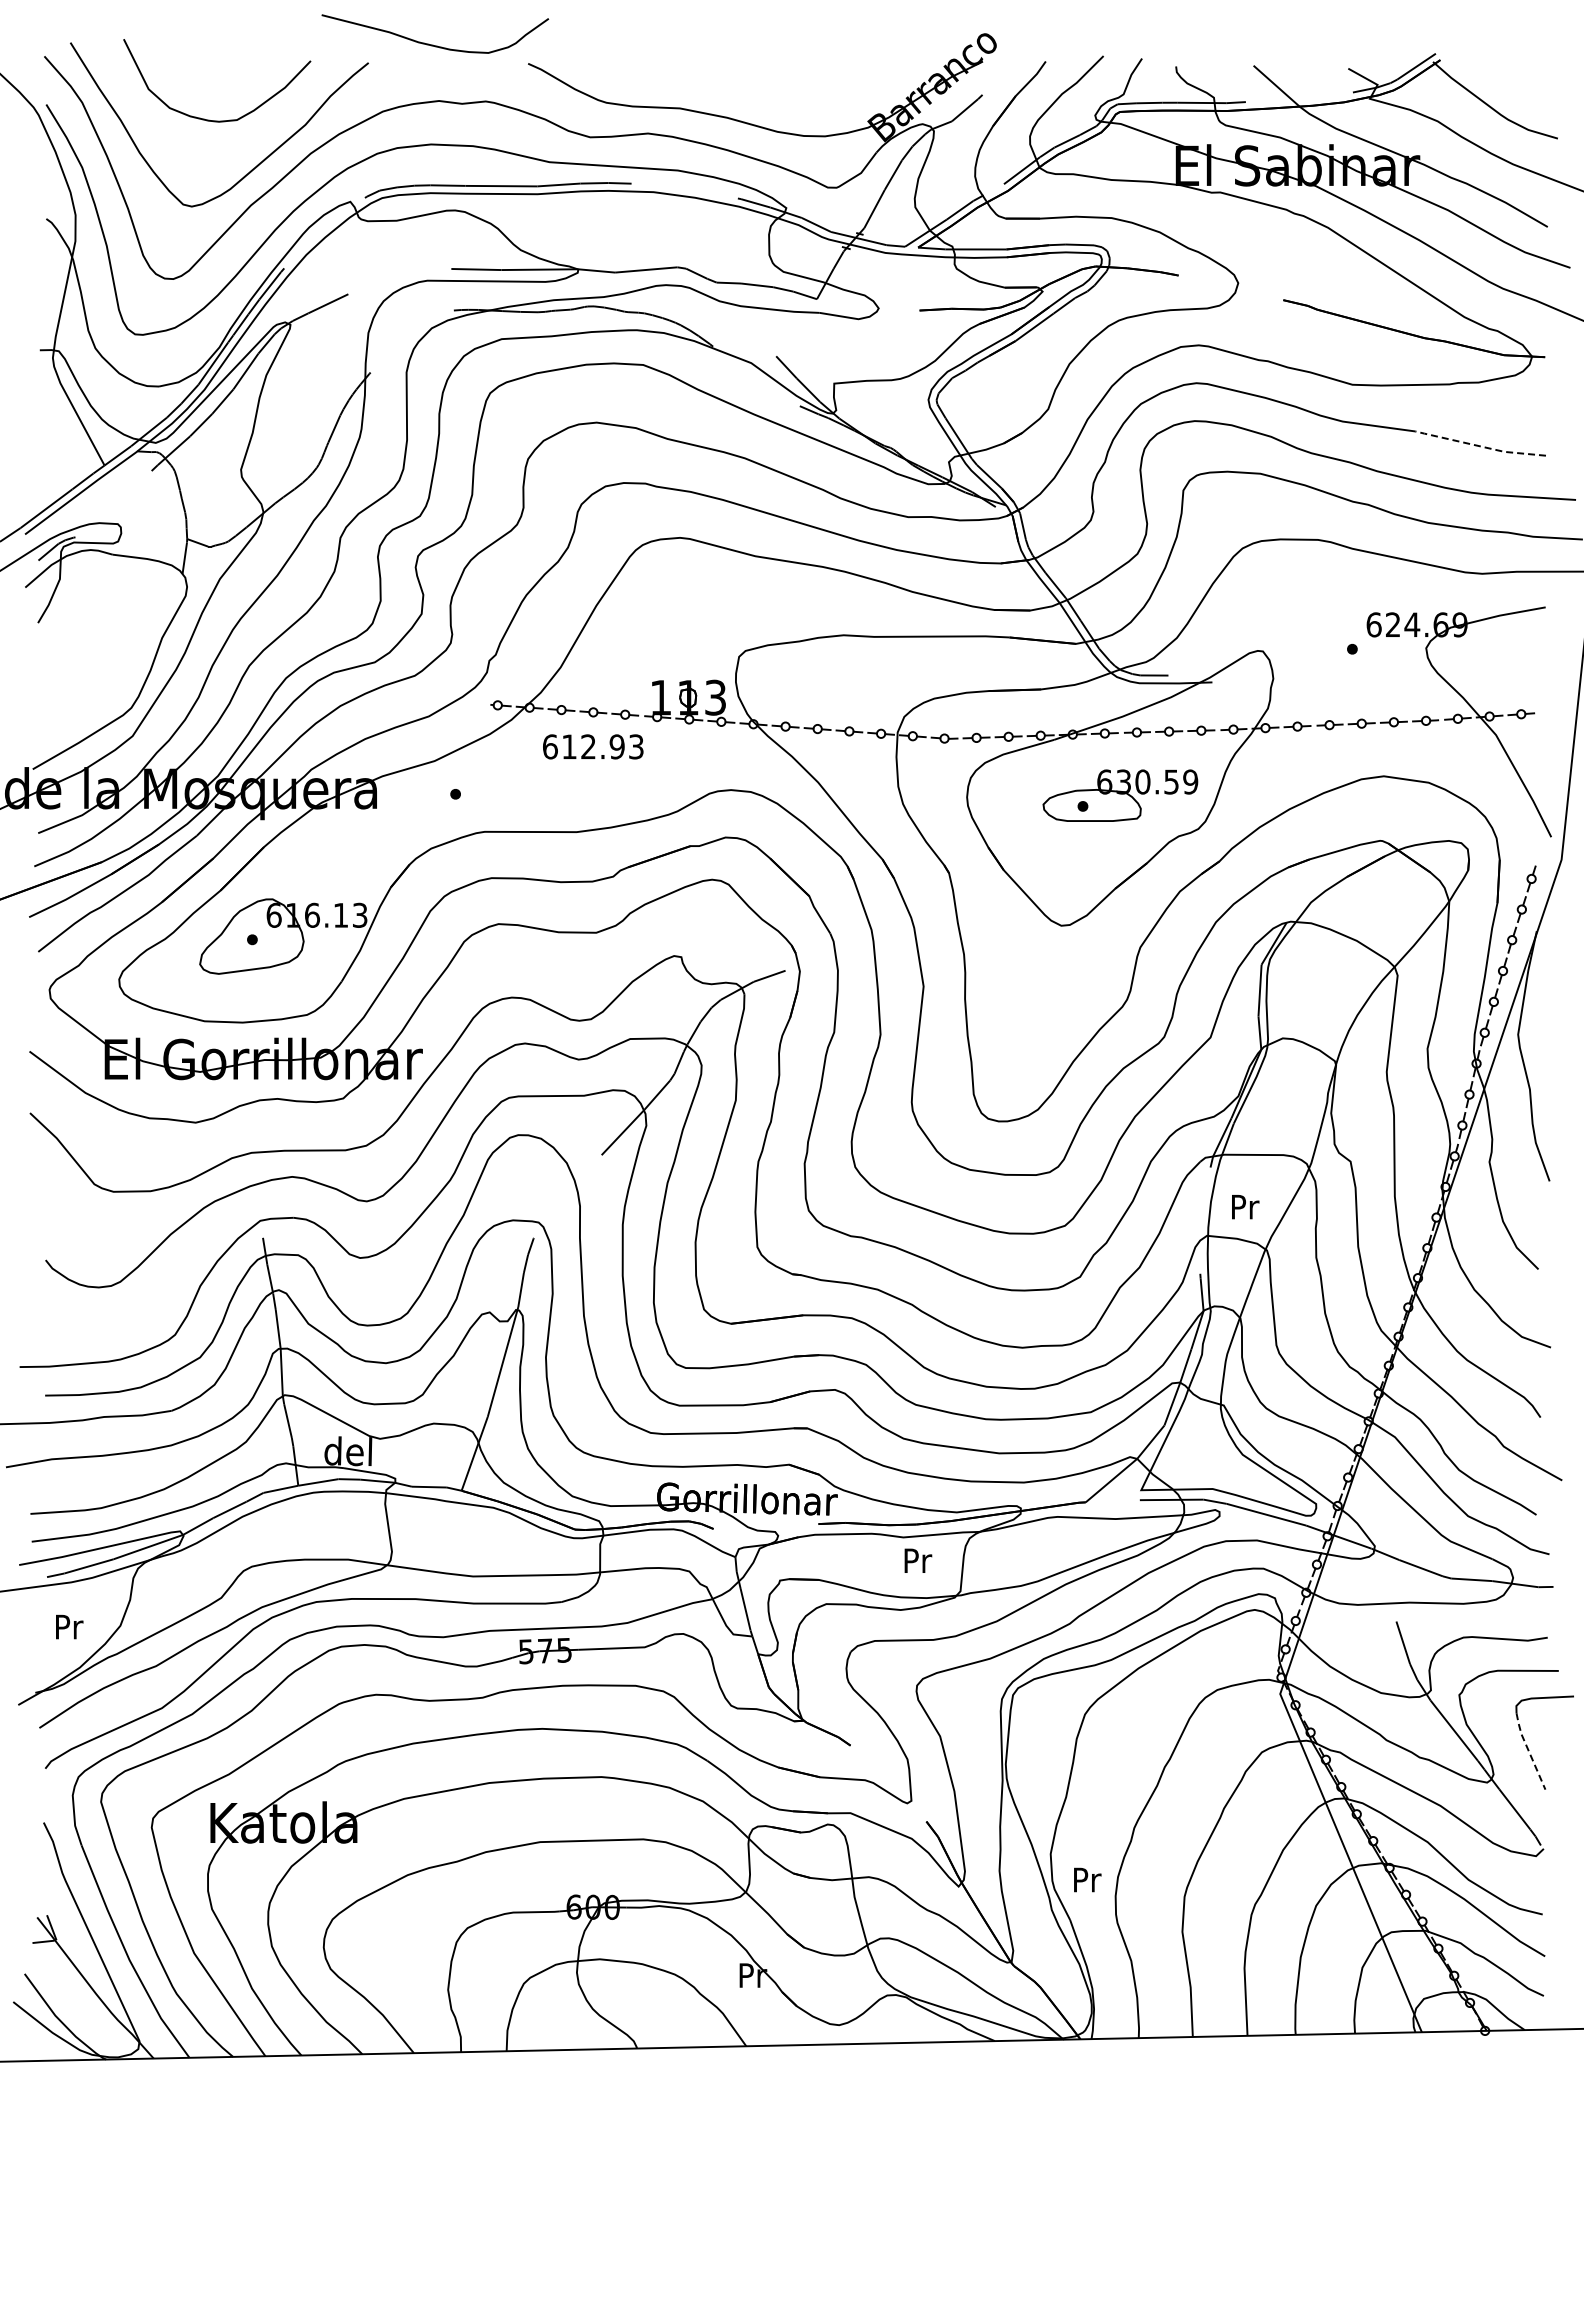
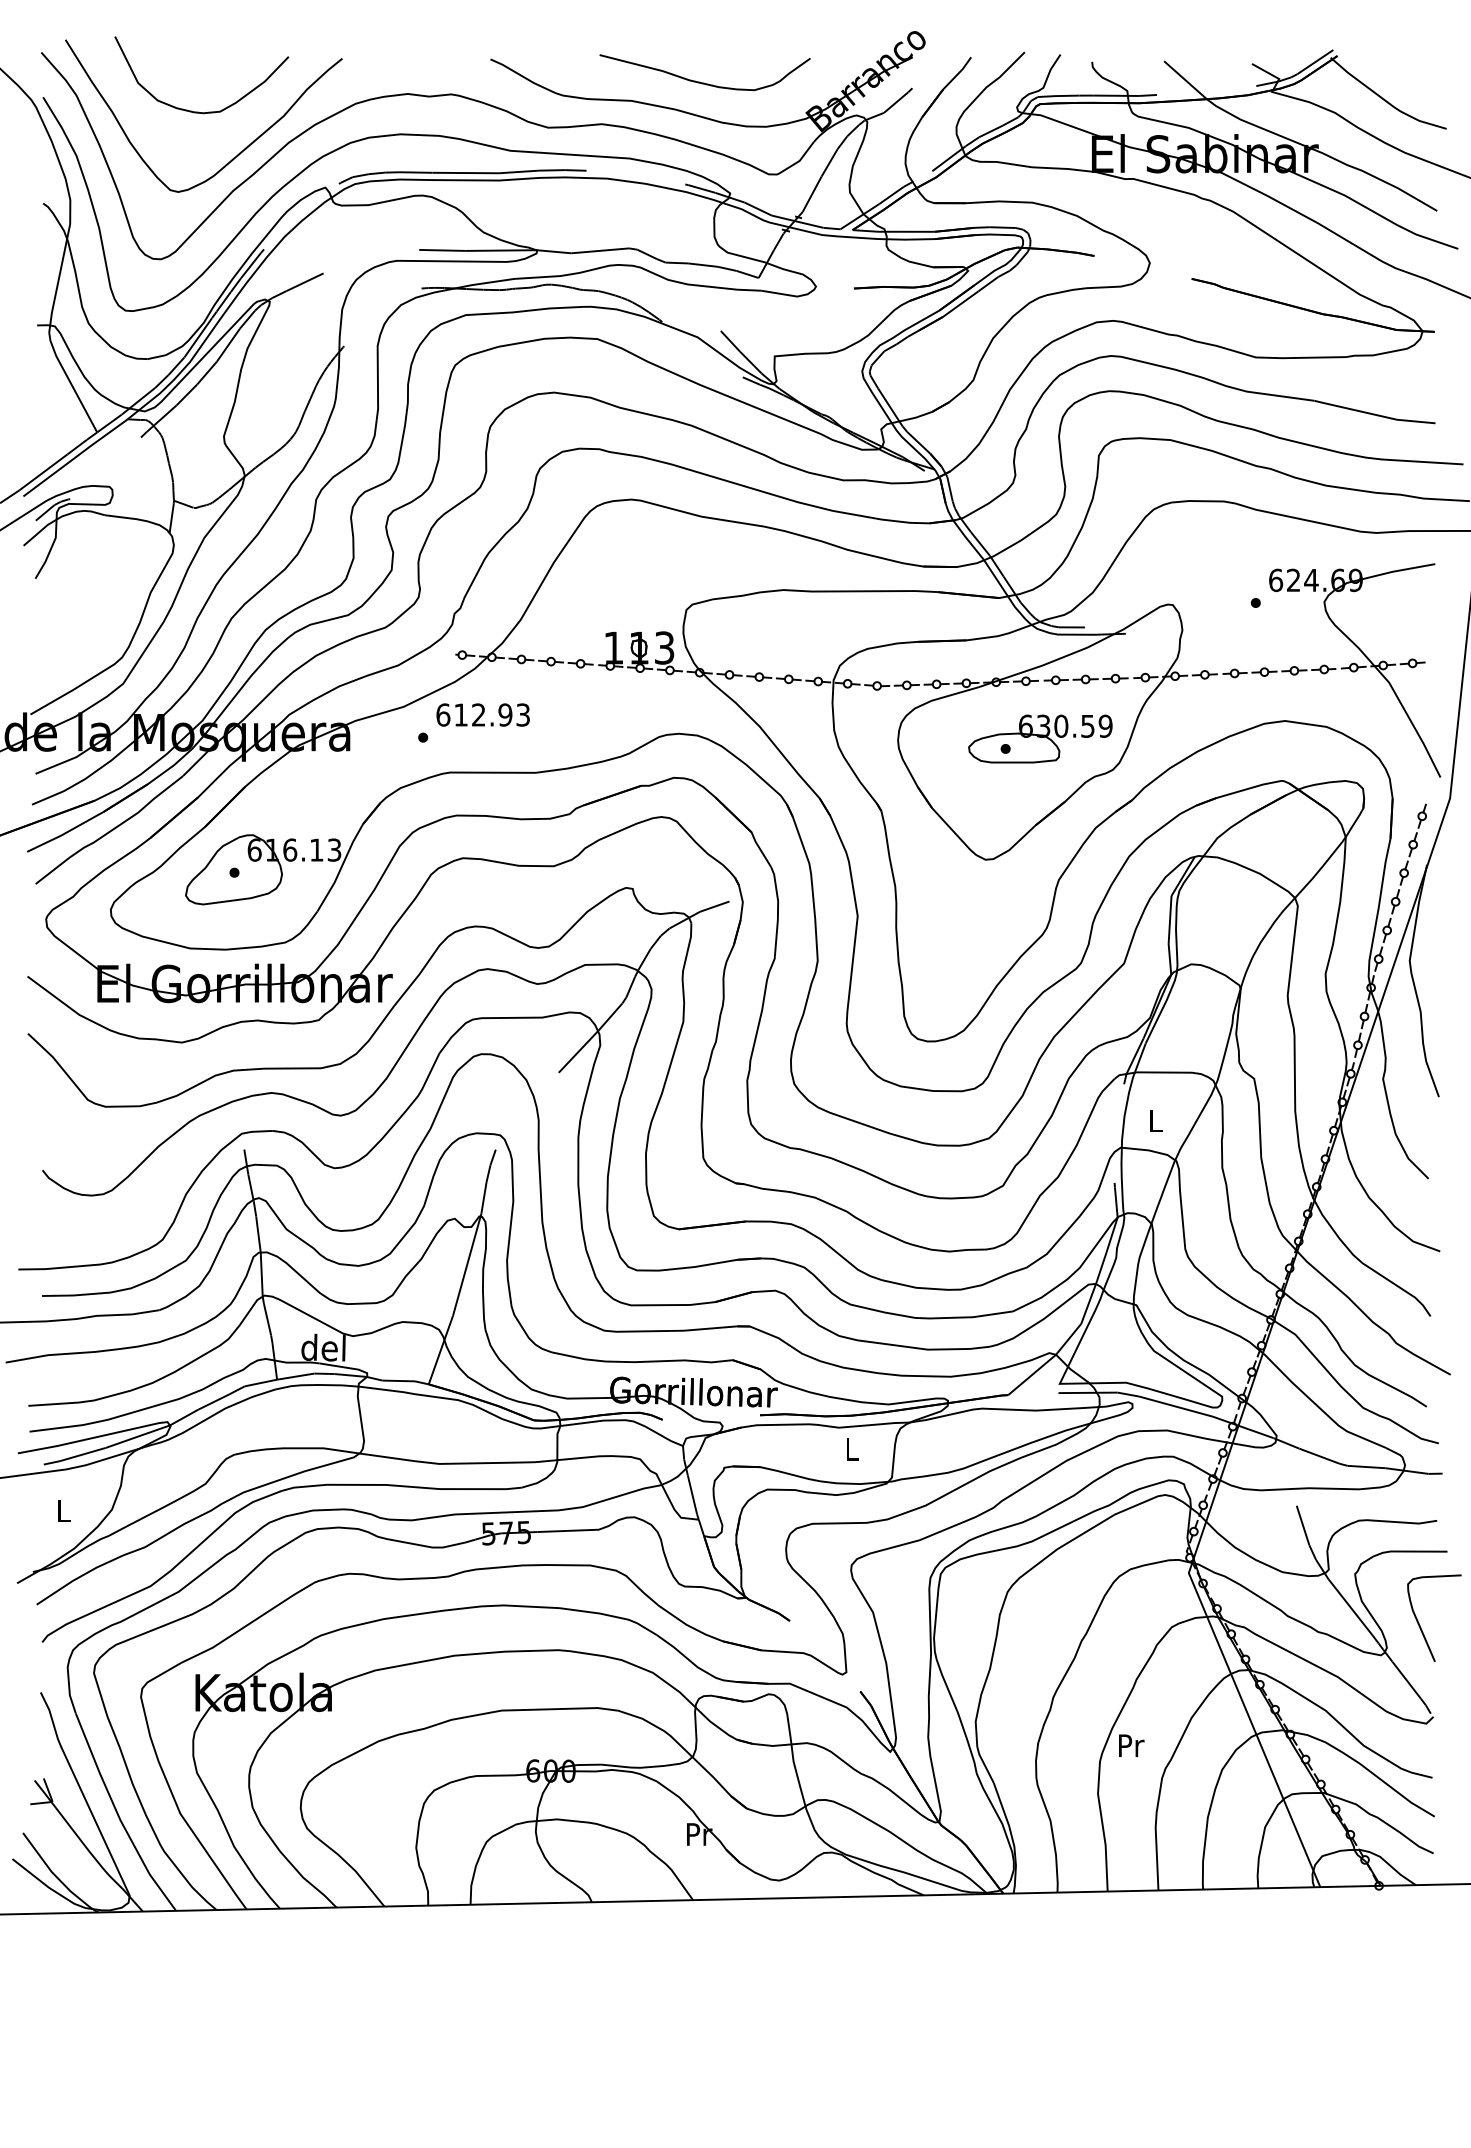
curve: (433, 44) -> (703, 82), moved
line: (1479, 446) -> (1373, 414), dashed -> solid
text: (593, 746) -> (483, 714), moved
text: (1245, 1206) -> (1156, 1120), Pr -> L
text: (918, 1560) -> (852, 1449), Pr -> L
text: (69, 1626) -> (64, 1510), Pr -> L
line: (1528, 1751) -> (1419, 1626), dashed -> solid
text: (1087, 1879) -> (1131, 1745), moved

